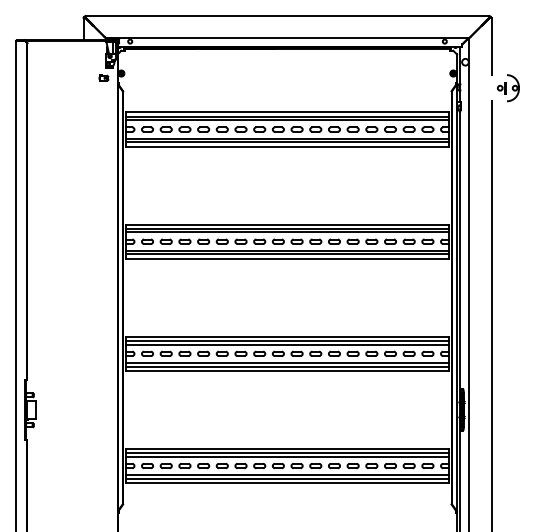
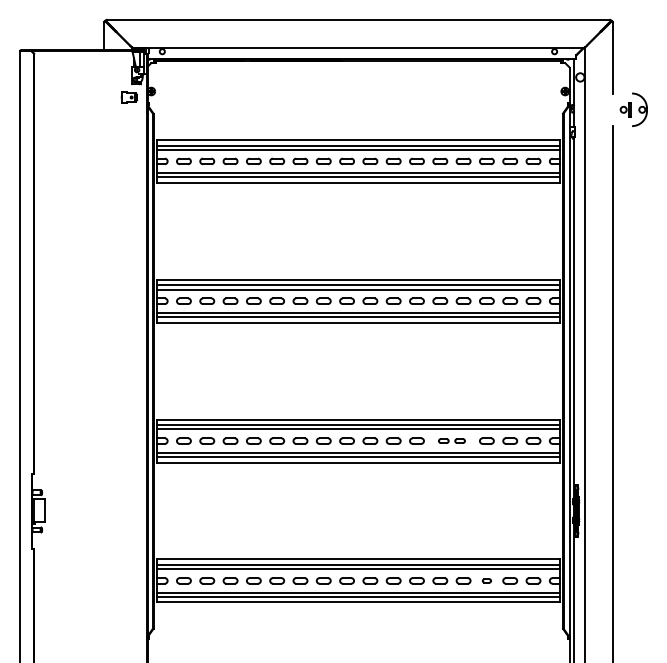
part: (103, 78) -> (129, 97), size x1.4
part: (362, 353) -> (451, 440), size x0.7
part: (390, 465) -> (486, 580), size x0.6

